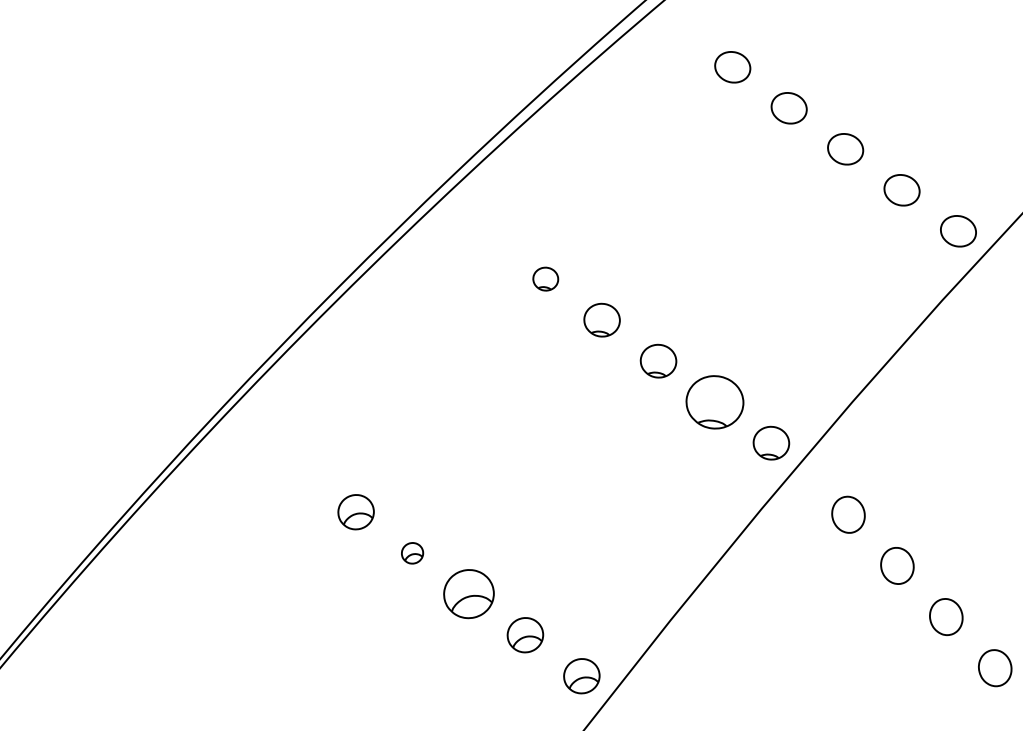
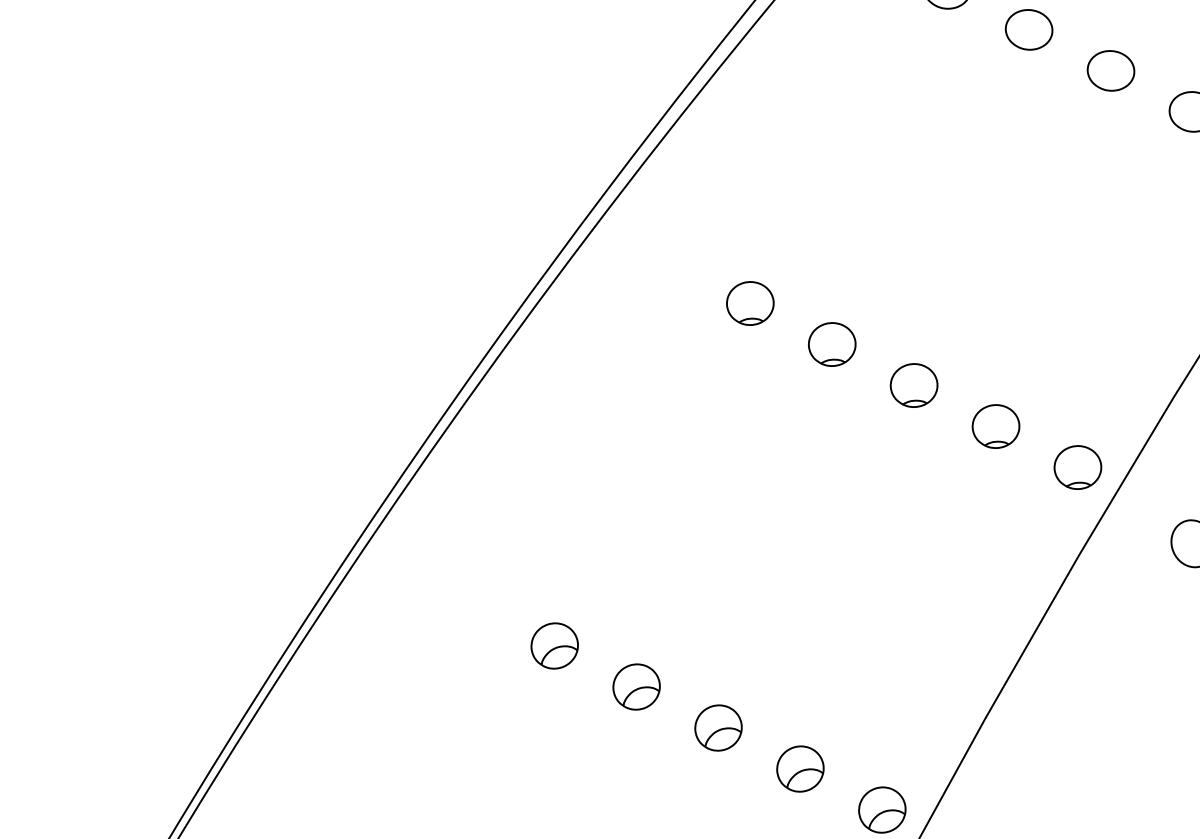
part: (545, 278) -> (749, 302), size x1.43
part: (714, 401) -> (995, 425), size x0.62
part: (412, 553) -> (636, 687), size x1.67
part: (468, 594) -> (717, 728), size x0.71

